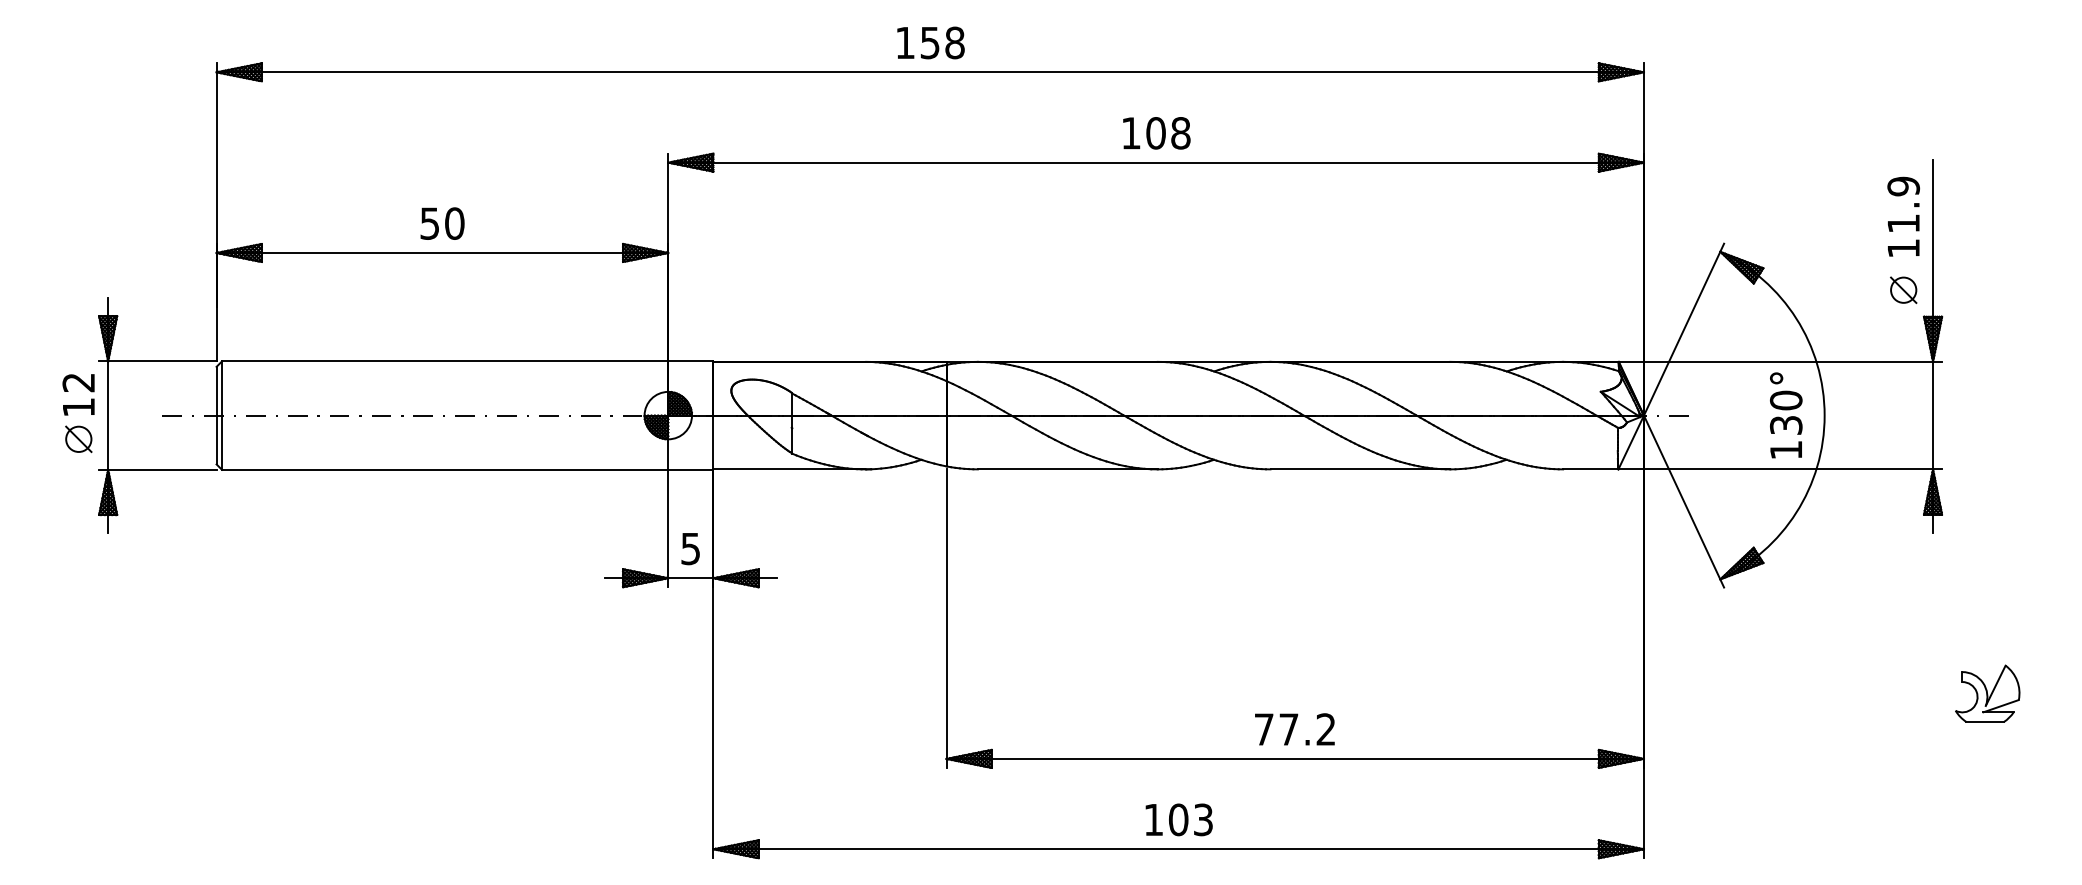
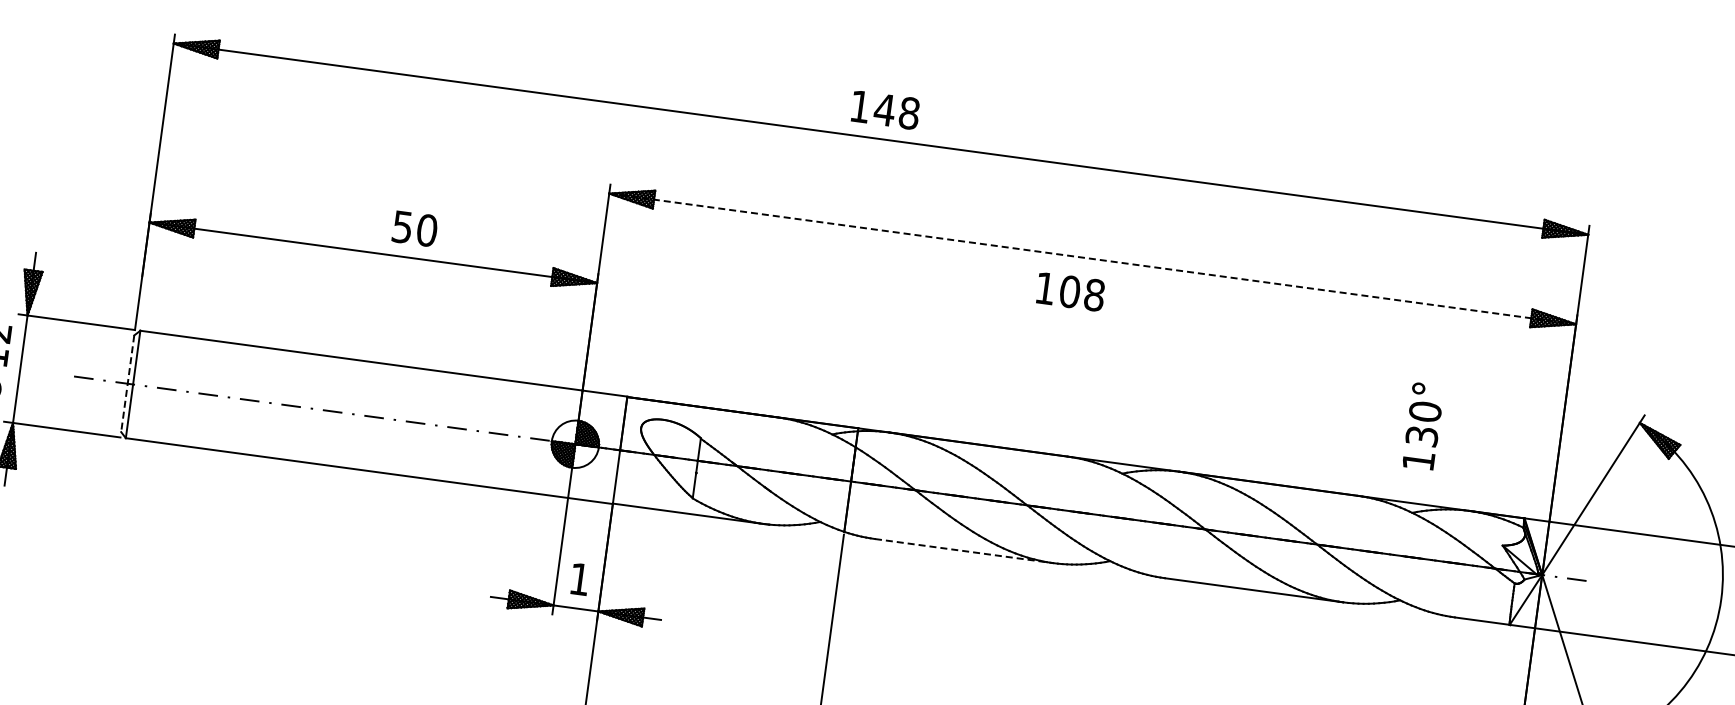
text: (929, 43) -> (884, 110), 158 -> 148
text: (1156, 133) -> (1070, 292), moved
line: (1156, 162) -> (1093, 258), solid -> dashed
text: (442, 223) -> (415, 228), moved
line: (216, 415) -> (127, 383), solid -> dashed
text: (1786, 415) -> (1423, 426), moved
line: (1067, 469) -> (963, 551), solid -> dashed
text: (690, 549) -> (579, 579), 5 -> 1

